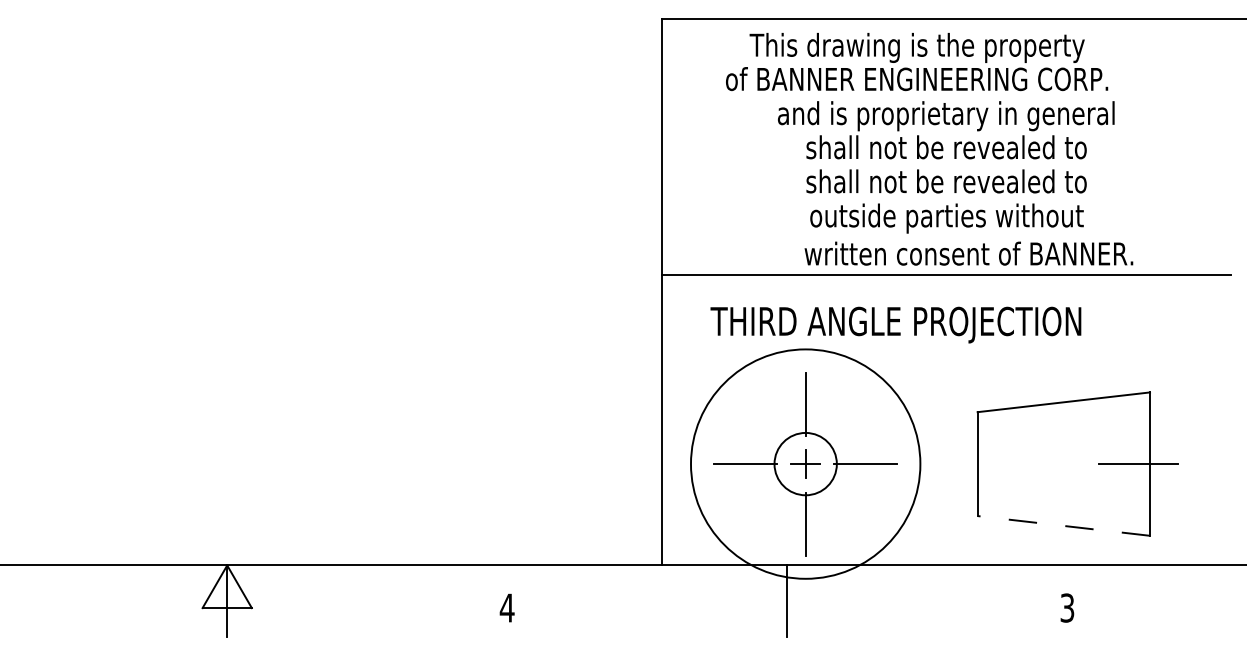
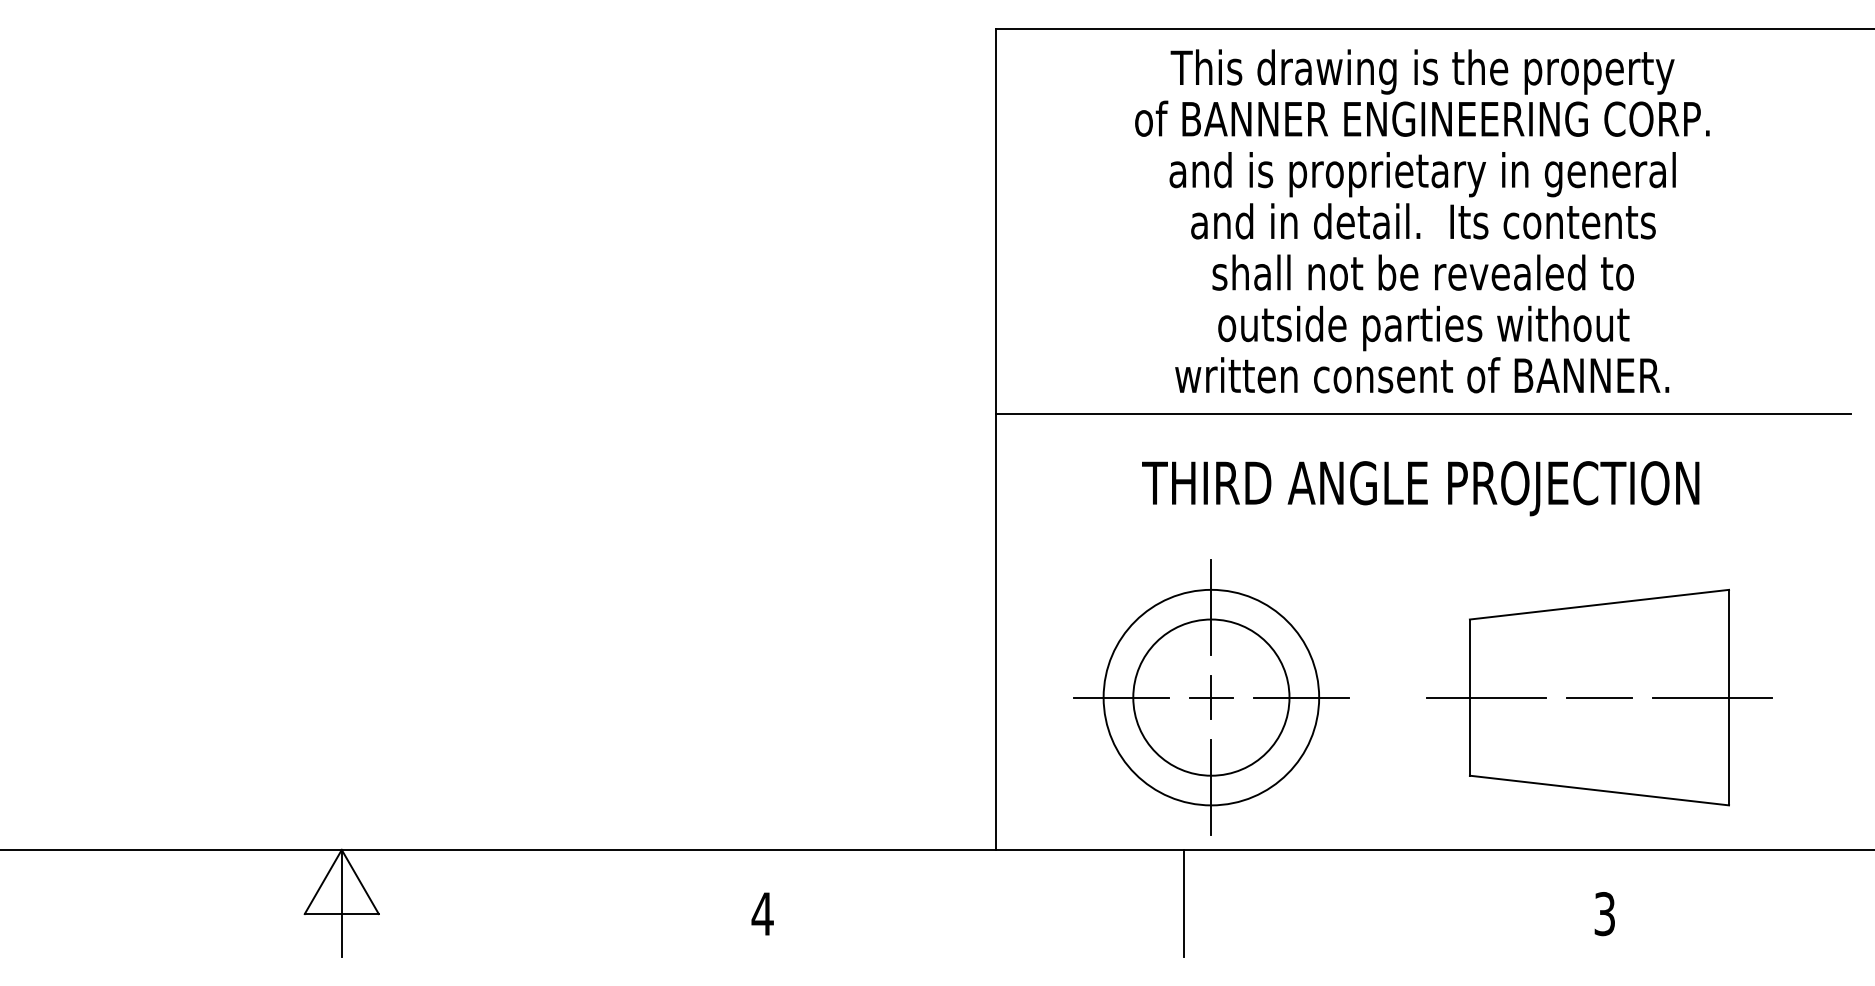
text: (917, 62) -> (1423, 93), moved
text: (946, 147) -> (1423, 221), shall not be revealed to -> and in detail.  Its contents
text: (968, 253) -> (1421, 374), moved
text: (895, 324) -> (1420, 487), moved
circle: (805, 463) -> (1211, 696), size x0.62
circle: (805, 464) -> (1211, 698), size x1.67
line: (988, 464) -> (1486, 698), added
line: (1063, 464) -> (1598, 698), added
line: (1063, 525) -> (1598, 789), dashed -> solid

